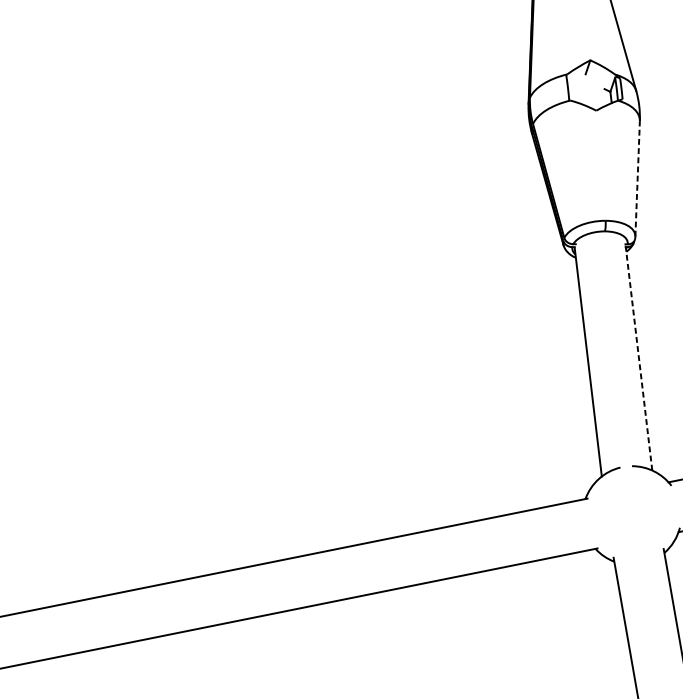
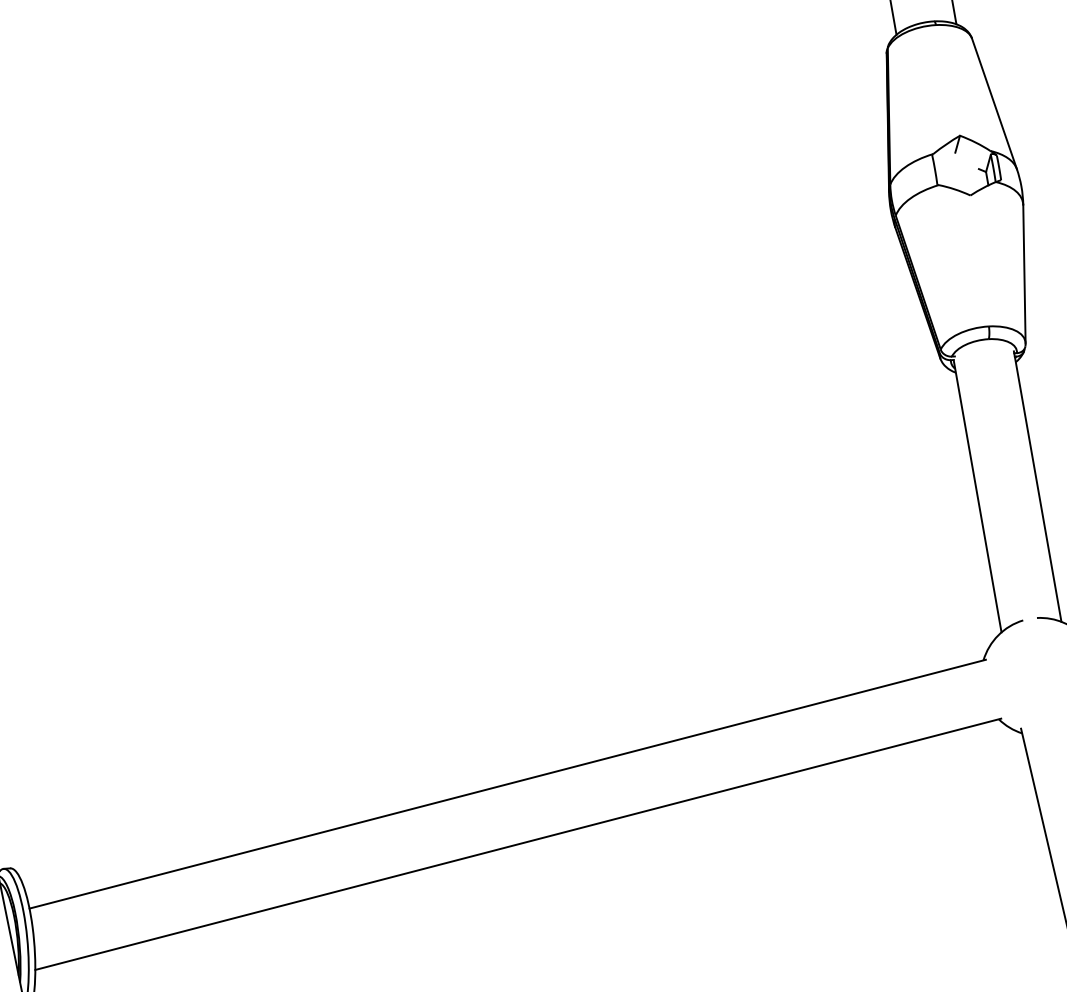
line: (637, 178) -> (1024, 273), dashed -> solid
line: (638, 356) -> (1037, 486), dashed -> solid

